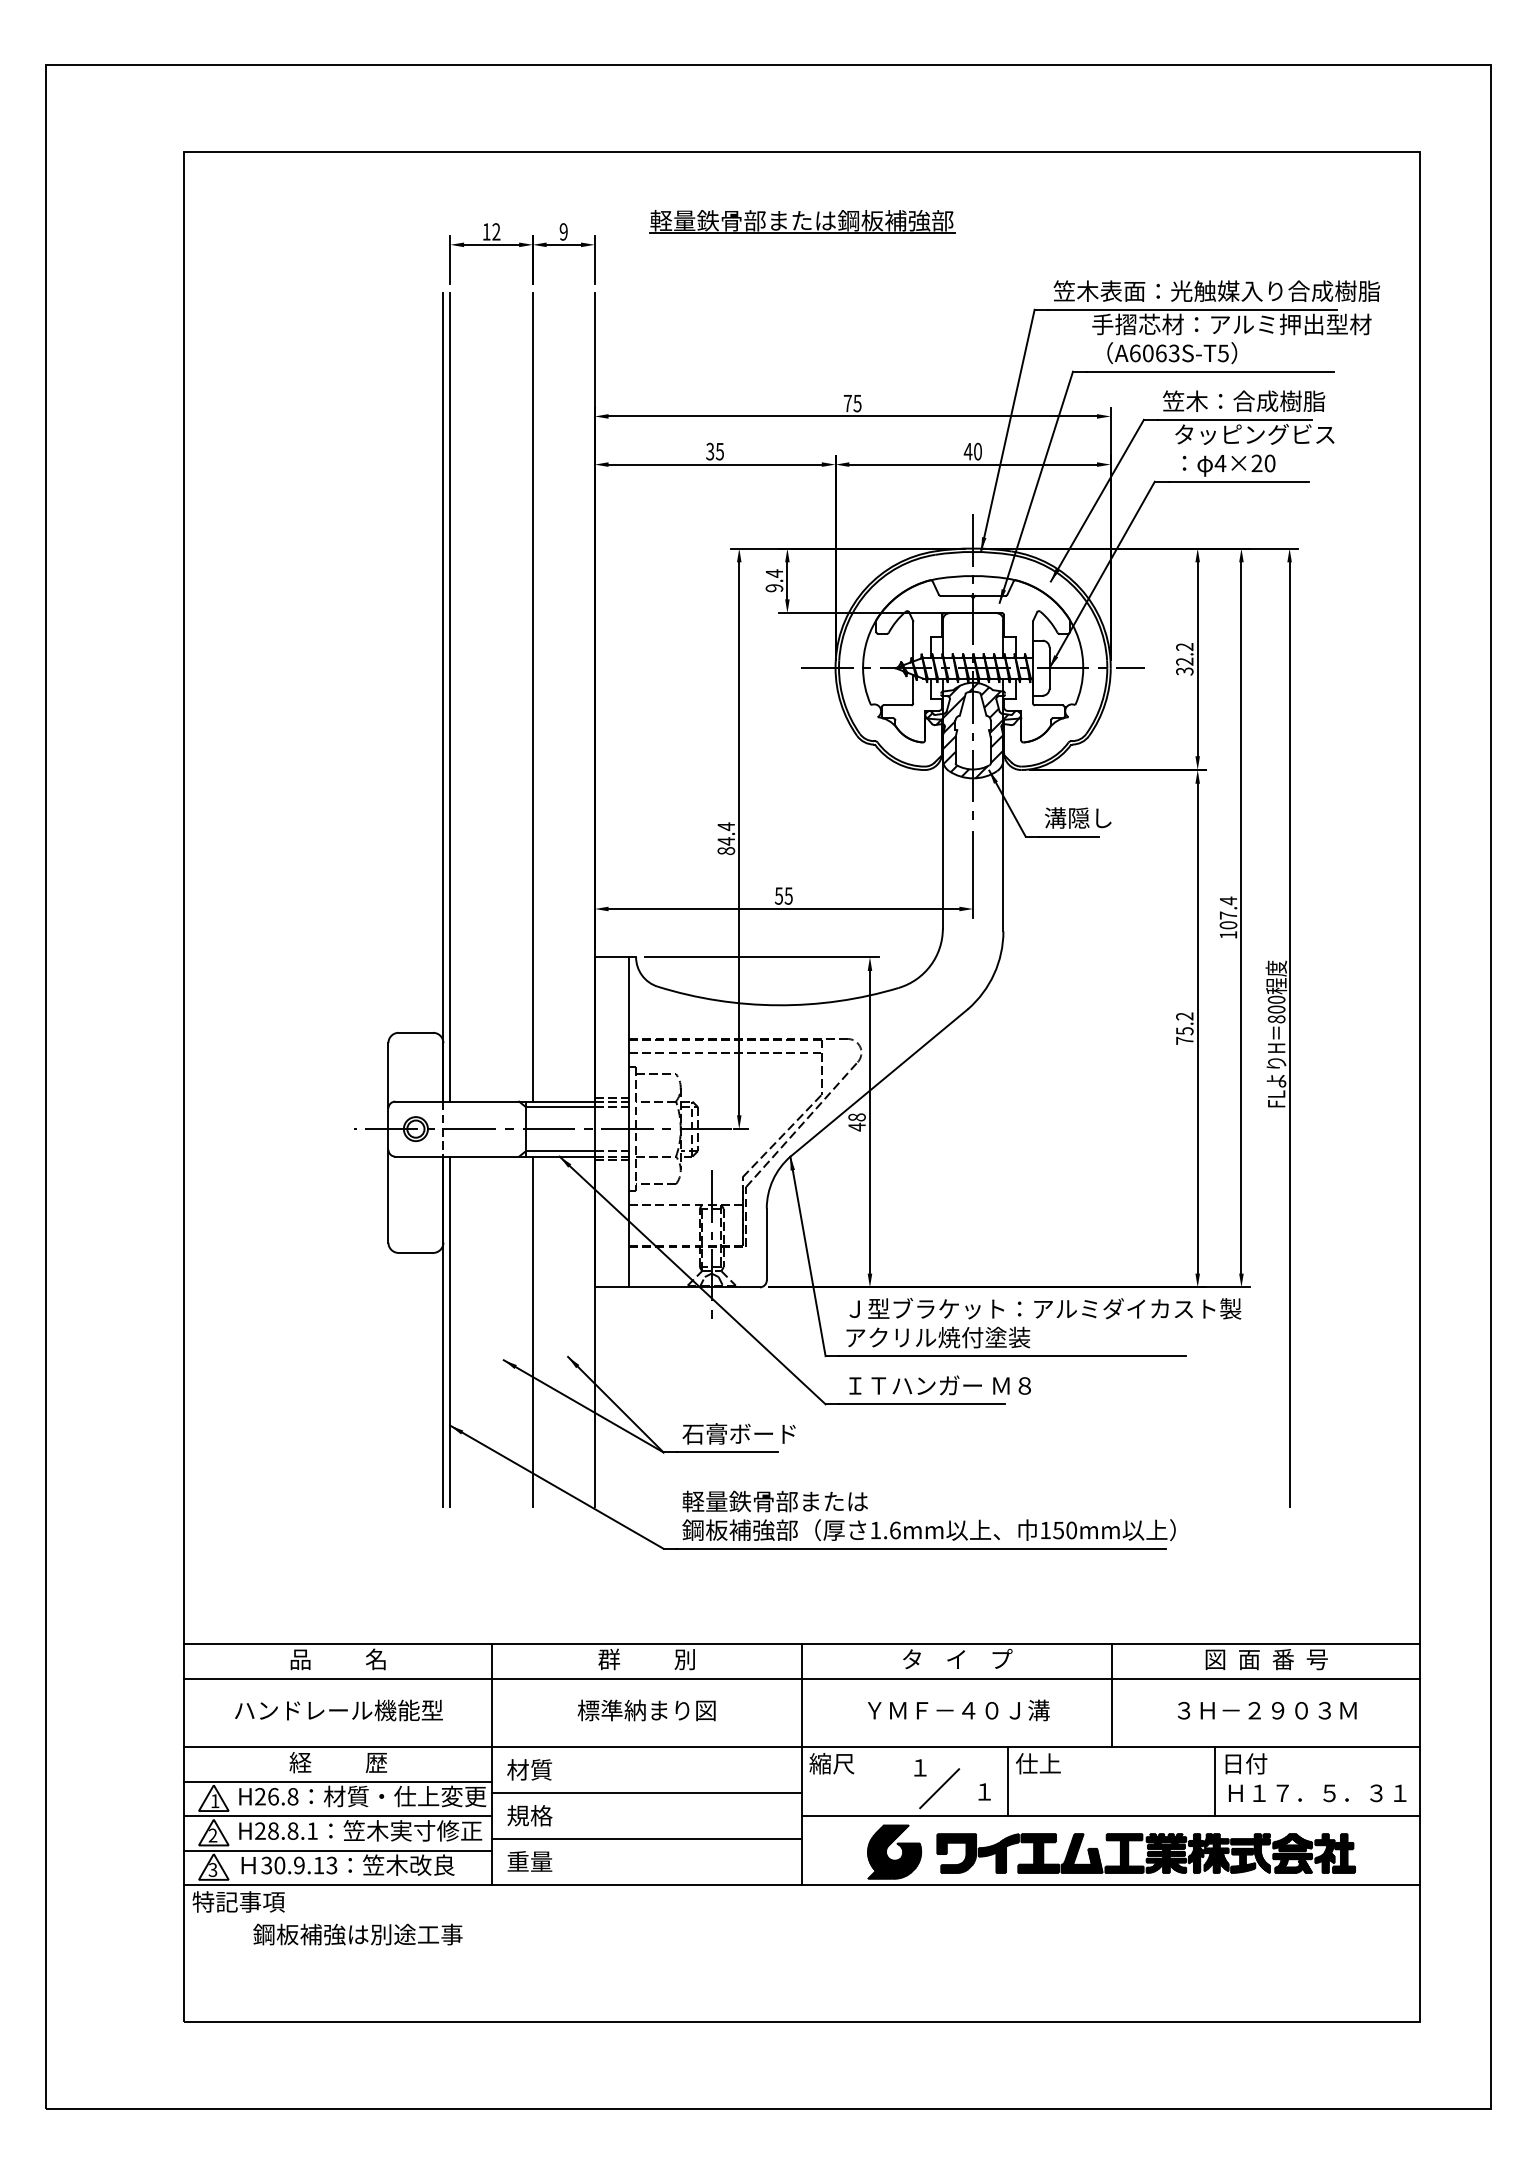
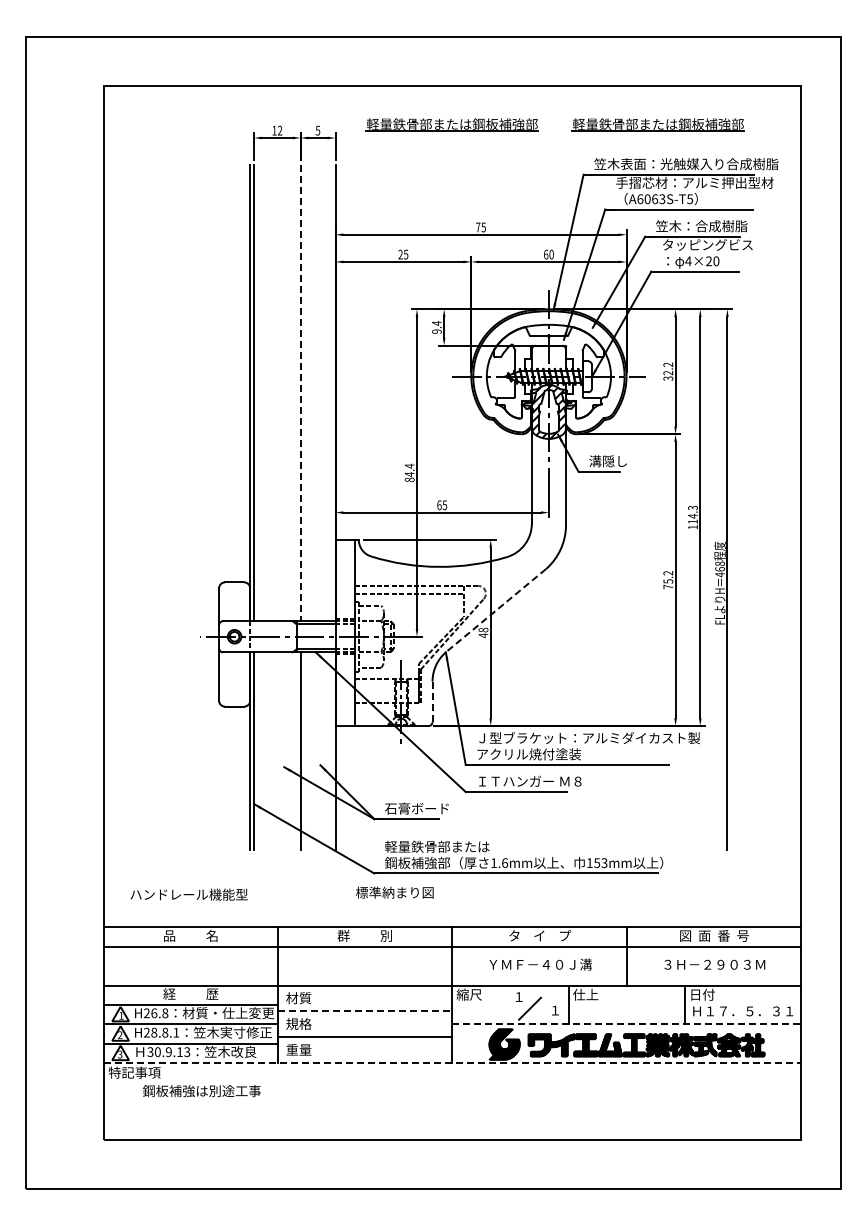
part: (1165, 220) -> (657, 124), added
text: (562, 231) -> (317, 130), 9 -> 5
text: (967, 451) -> (545, 254), 40 -> 60
text: (709, 453) -> (400, 255), 35 -> 25
line: (532, 697) -> (300, 393), solid -> dashed
text: (779, 896) -> (439, 505), 55 -> 65
text: (1227, 912) -> (692, 514), 107.4 -> 114.3
text: (1277, 1009) -> (720, 569), 800 -> 468
line: (878, 1084) -> (495, 611), solid -> dashed
line: (766, 1243) -> (432, 701), solid -> dashed
text: (1071, 1529) -> (604, 862), 150mm -> 153mm
text: (337, 1710) -> (188, 894), moved
text: (646, 1710) -> (394, 892), moved
line: (647, 1793) -> (365, 1011), solid -> dashed
line: (1112, 1816) -> (627, 1024), solid -> dashed
line: (802, 1885) -> (452, 1063), solid -> dashed

